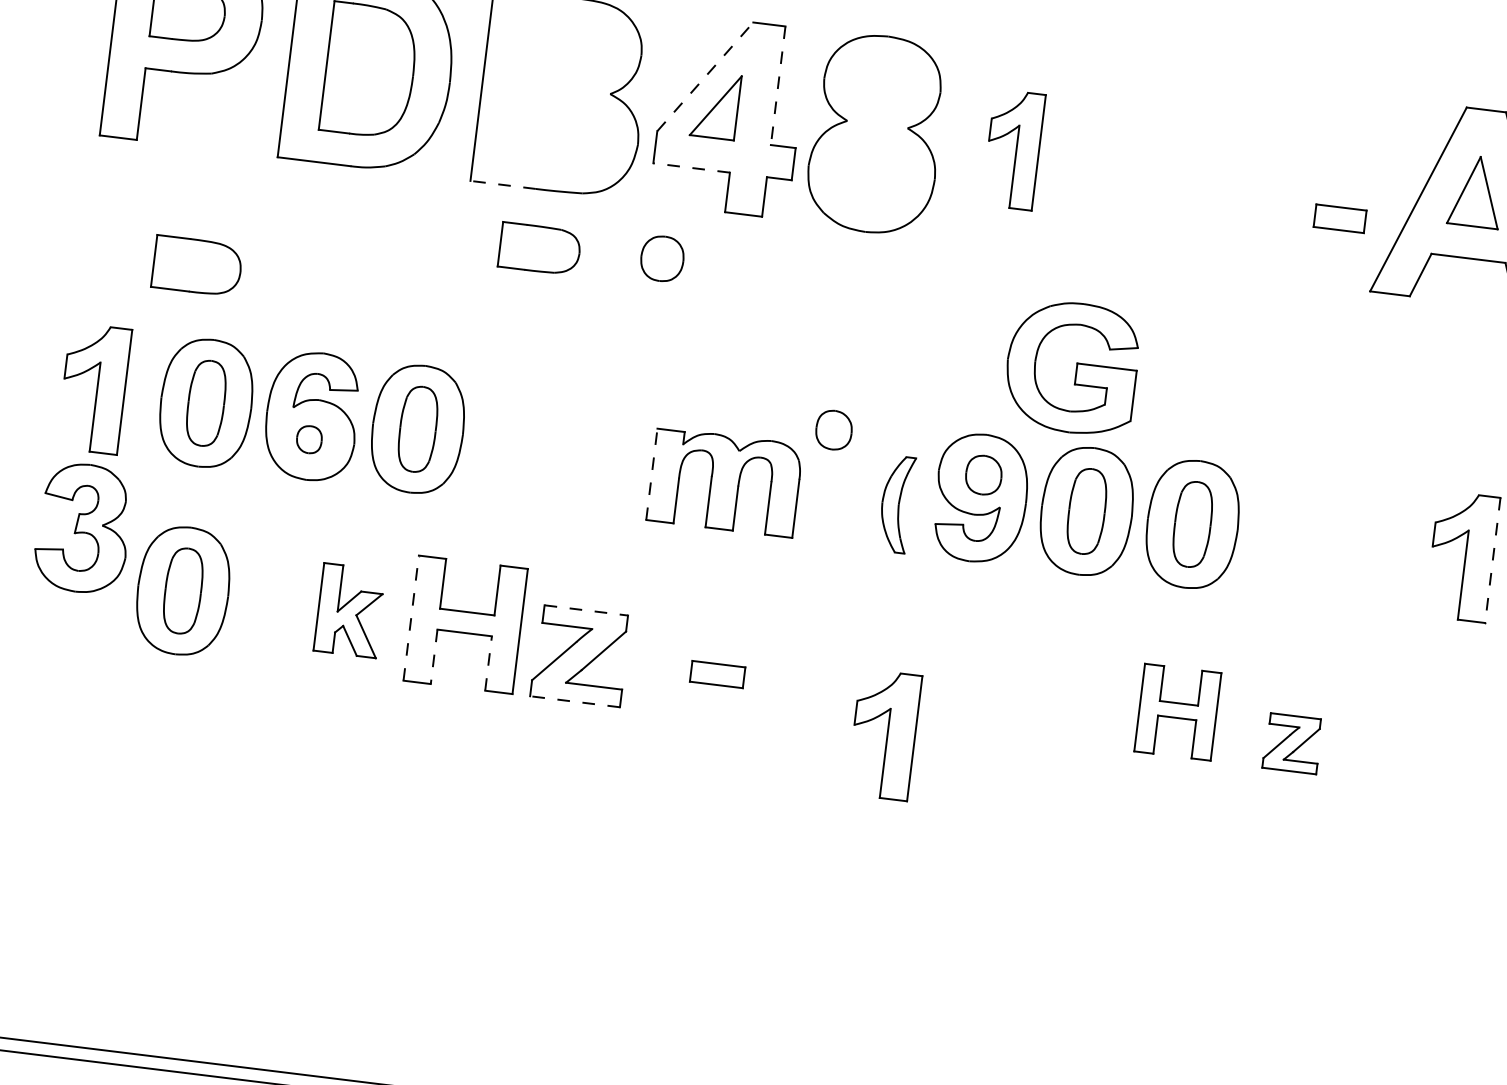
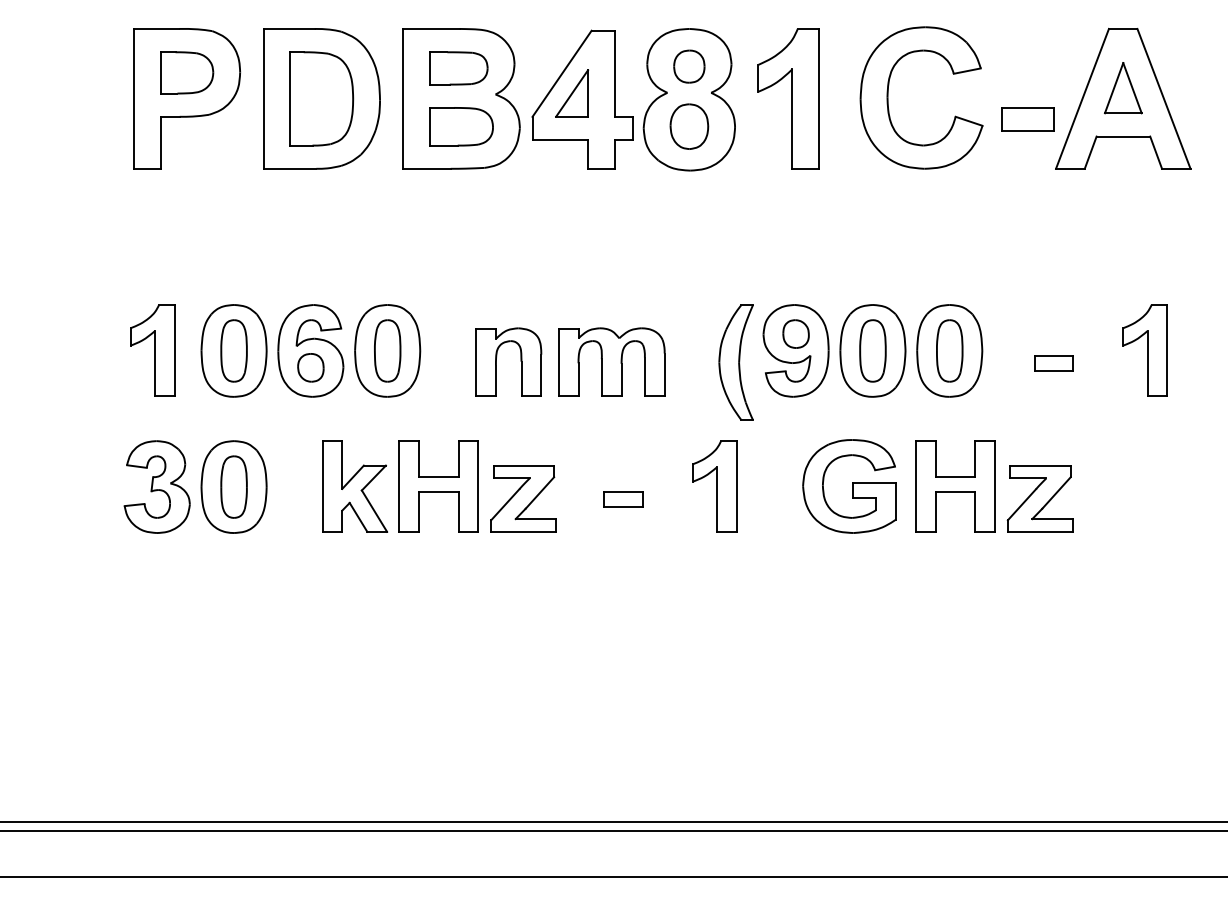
line: (705, 76) -> (562, 73), dashed -> solid
line: (777, 86) -> (614, 74), dashed -> solid
part: (1013, 149) -> (788, 98), size x1.67
part: (1151, 164) -> (888, 97), added
line: (691, 168) -> (560, 140), dashed -> solid
part: (872, 171) -> (689, 126), added
line: (503, 184) -> (427, 168), dashed -> solid
part: (1339, 218) -> (1027, 119), size x1.43
part: (539, 249) -> (458, 68), moved
part: (662, 258) -> (689, 66), moved
part: (197, 265) -> (461, 126), moved
part: (1071, 367) -> (849, 486), moved
part: (833, 429) -> (684, 314), removed
part: (308, 439) -> (310, 367), size x1.43
part: (566, 462) -> (496, 361), added
line: (651, 474) -> (558, 362), dashed -> solid
part: (895, 504) -> (735, 362), size x1.67
part: (82, 527) -> (156, 486), moved
part: (1333, 559) -> (1053, 363), added
line: (1493, 560) -> (1167, 350), dashed -> solid
part: (350, 610) -> (355, 486), size x1.43
line: (587, 610) -> (524, 465), dashed -> solid
line: (411, 616) -> (399, 485), dashed -> solid
line: (434, 657) -> (419, 512), dashed -> solid
line: (488, 664) -> (458, 512), dashed -> solid
line: (574, 701) -> (523, 531), dashed -> solid
part: (1177, 712) -> (955, 486), size x1.43
part: (883, 734) -> (714, 486), moved
part: (1291, 743) -> (1039, 498), size x1.67

